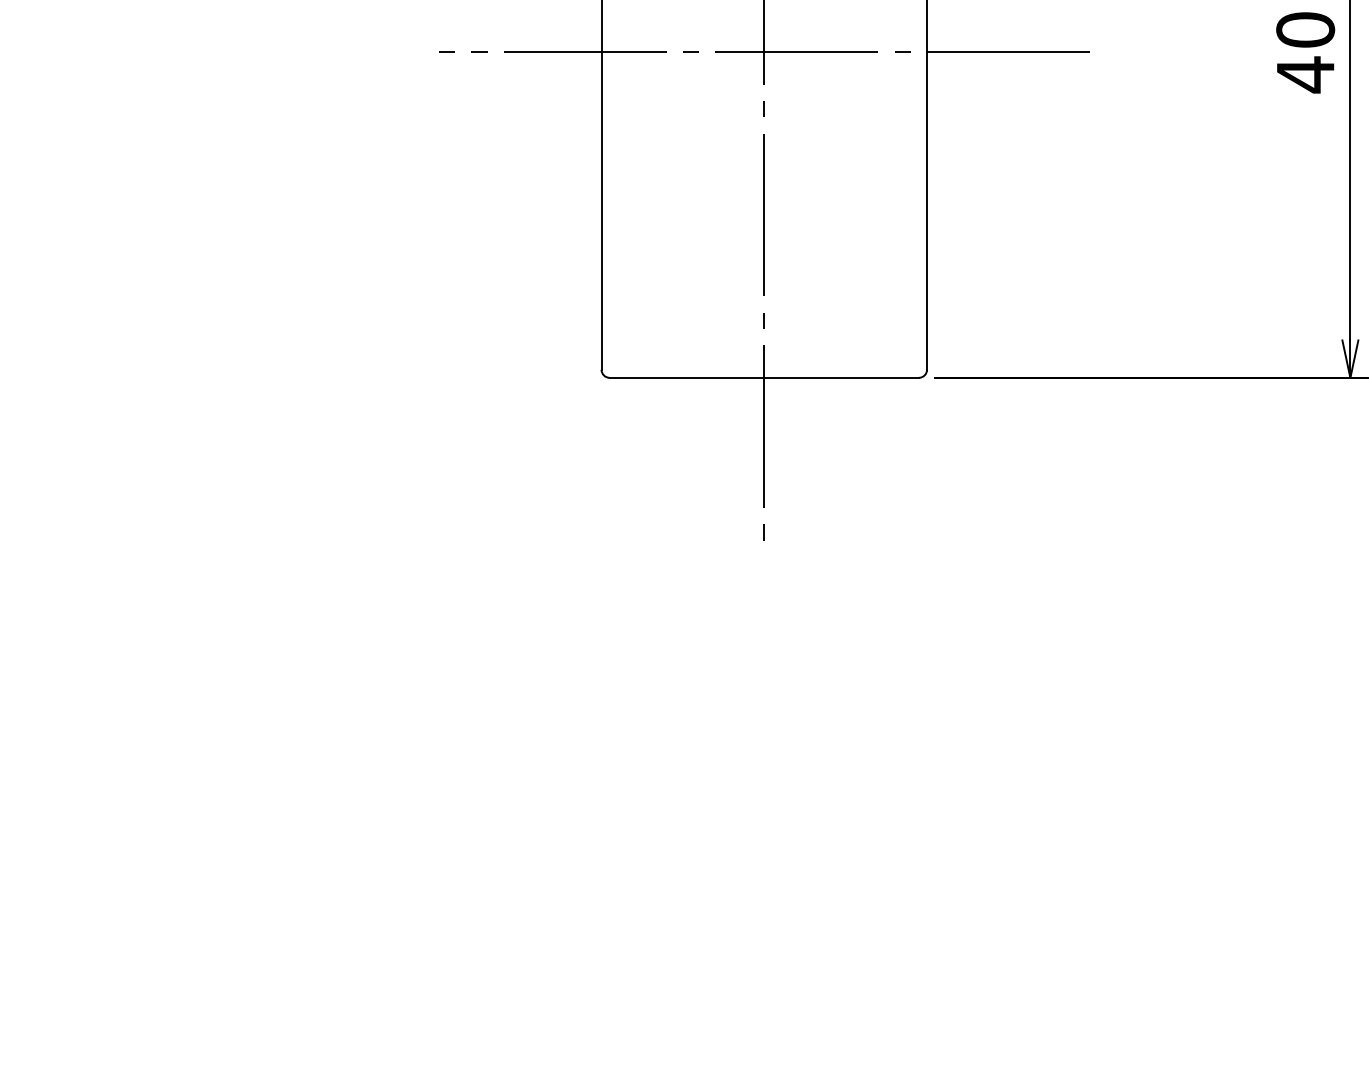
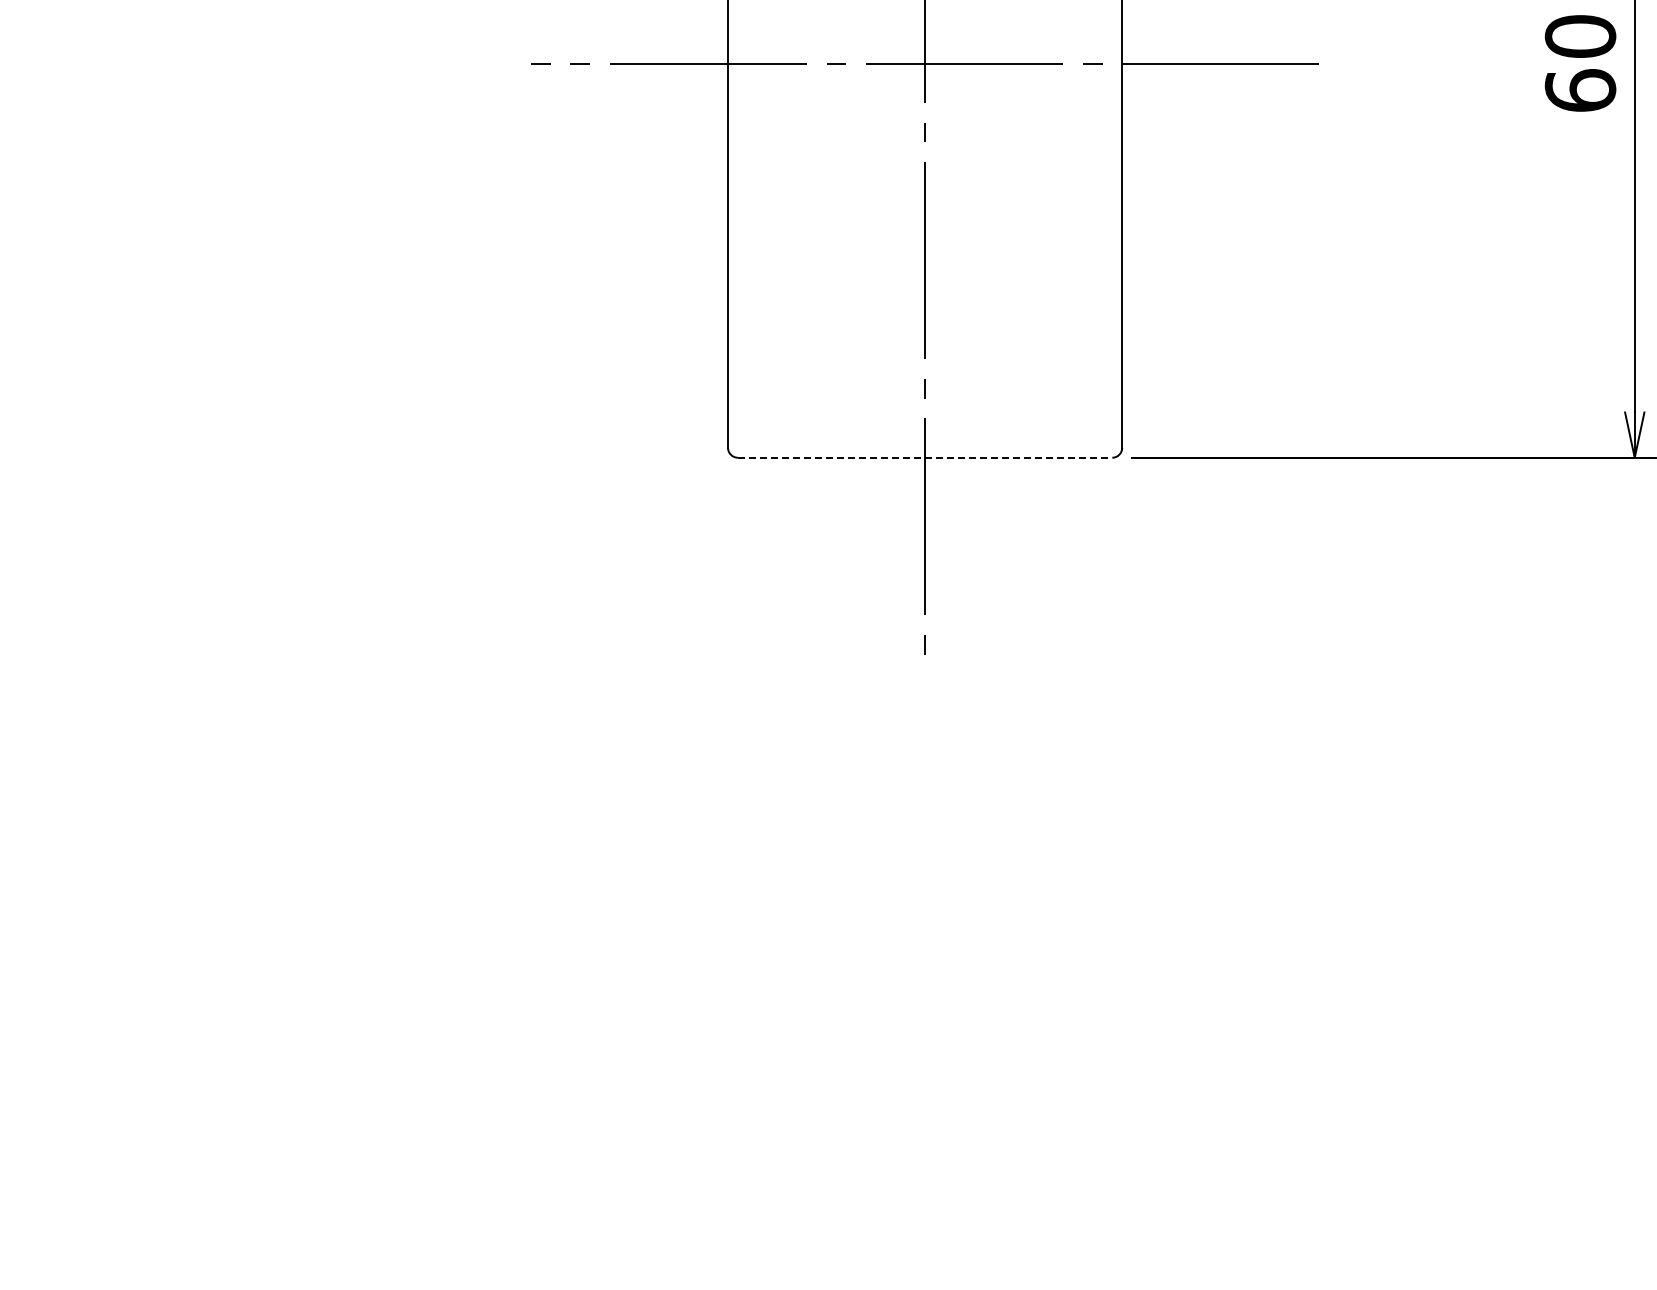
text: (1305, 74) -> (1580, 90), 40 -> 60
line: (764, 377) -> (925, 457), solid -> dashed

